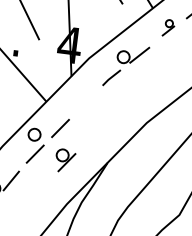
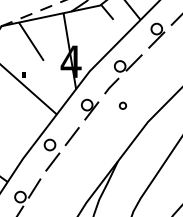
part: (168, 27) -> (156, 35), size x1.67
circle: (120, 100) -> (122, 105), added
part: (65, 160) -> (90, 109), moved

